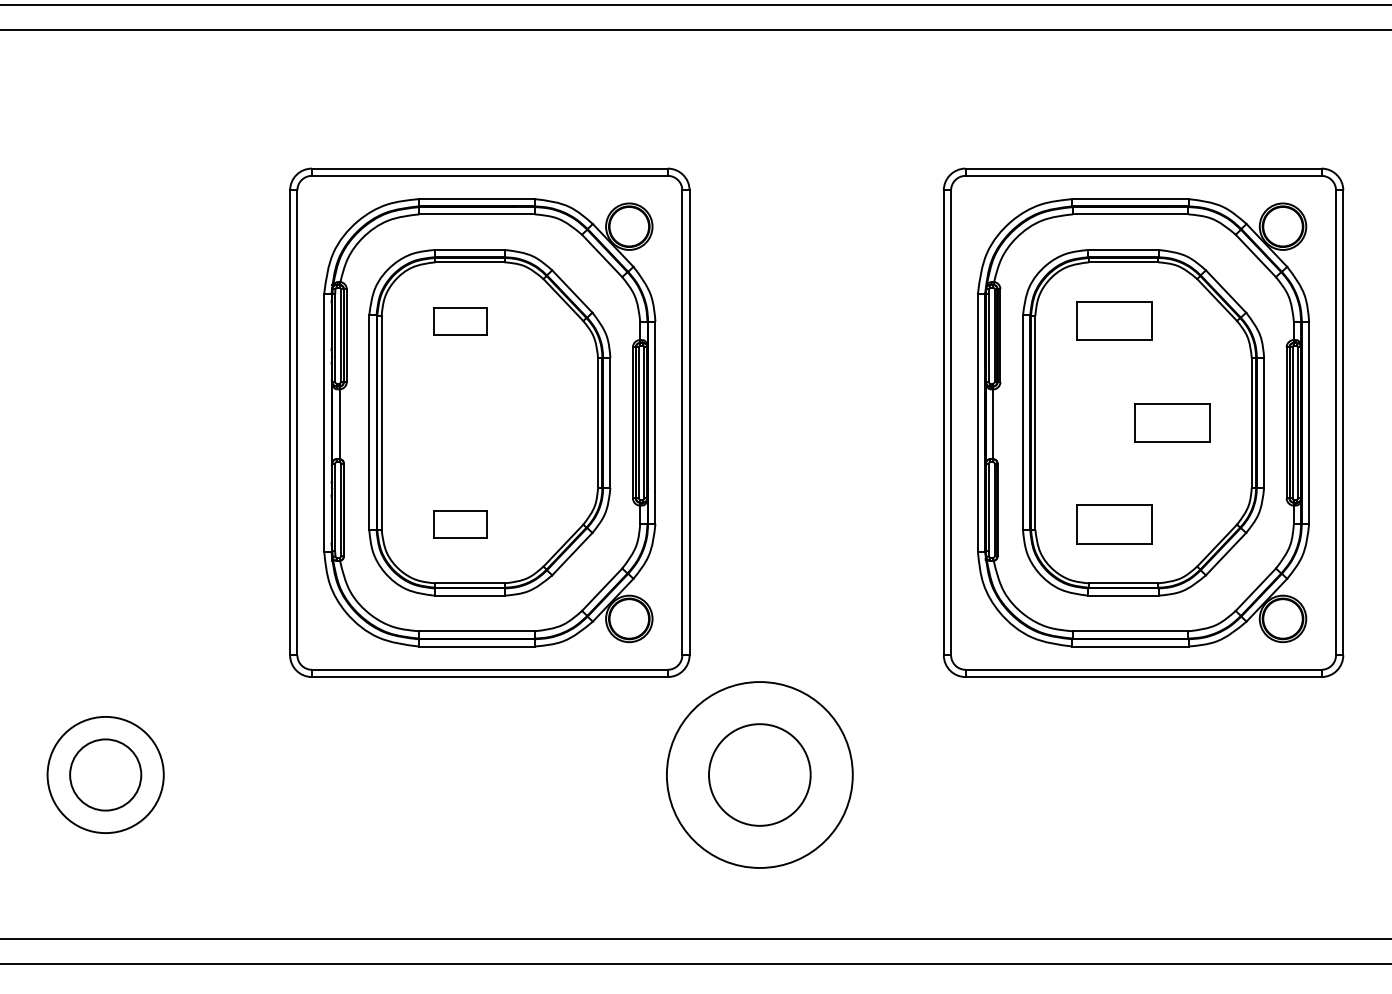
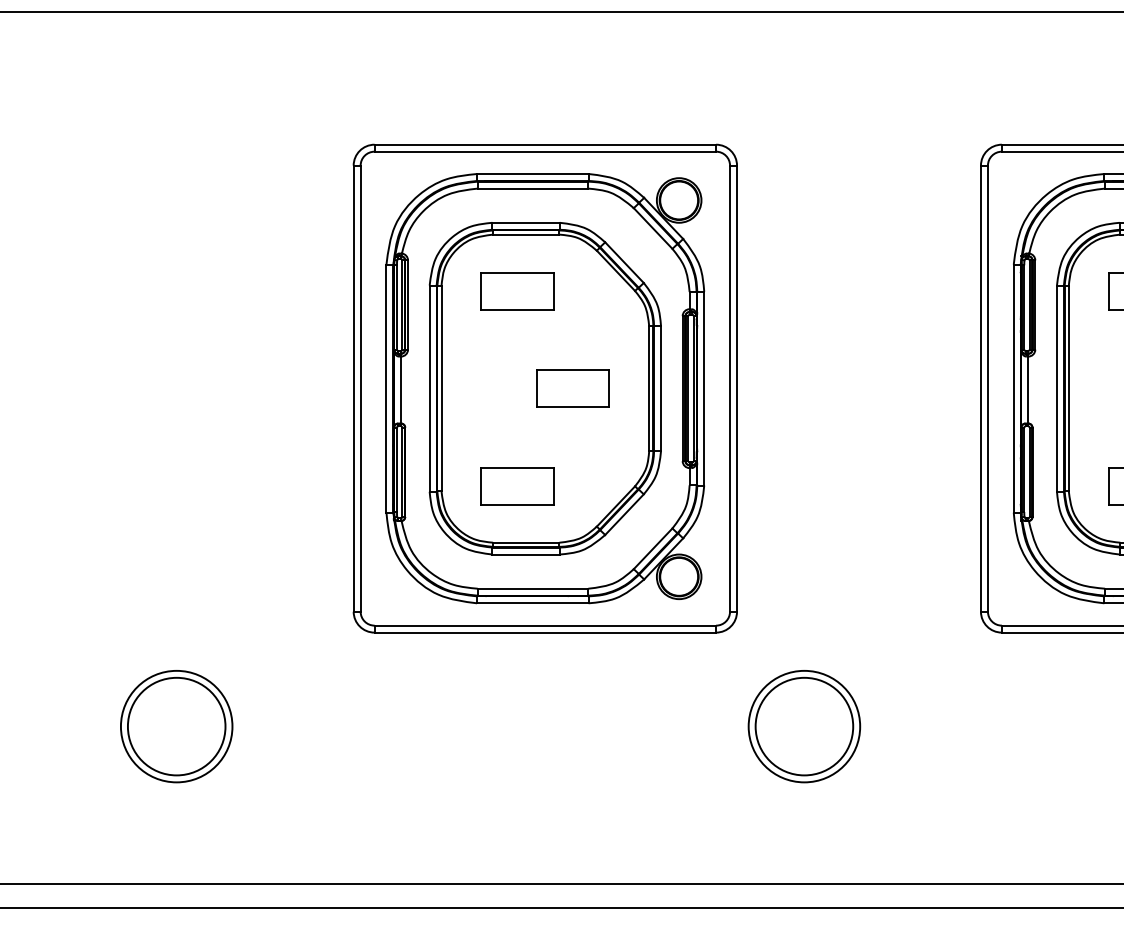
part: (460, 320) -> (517, 290), size x1.43
part: (518, 422) -> (572, 388), added
part: (460, 524) -> (517, 486), size x1.43
circle: (105, 774) -> (176, 726), size x1.43
circle: (759, 774) -> (804, 726), size x0.62

